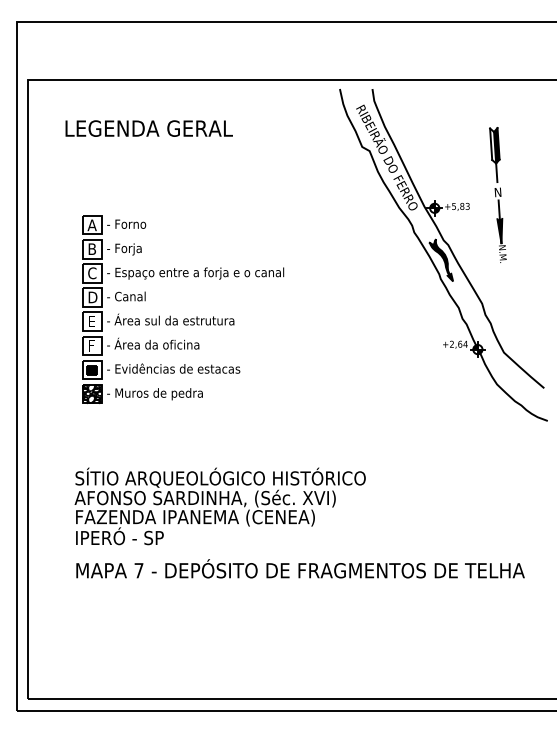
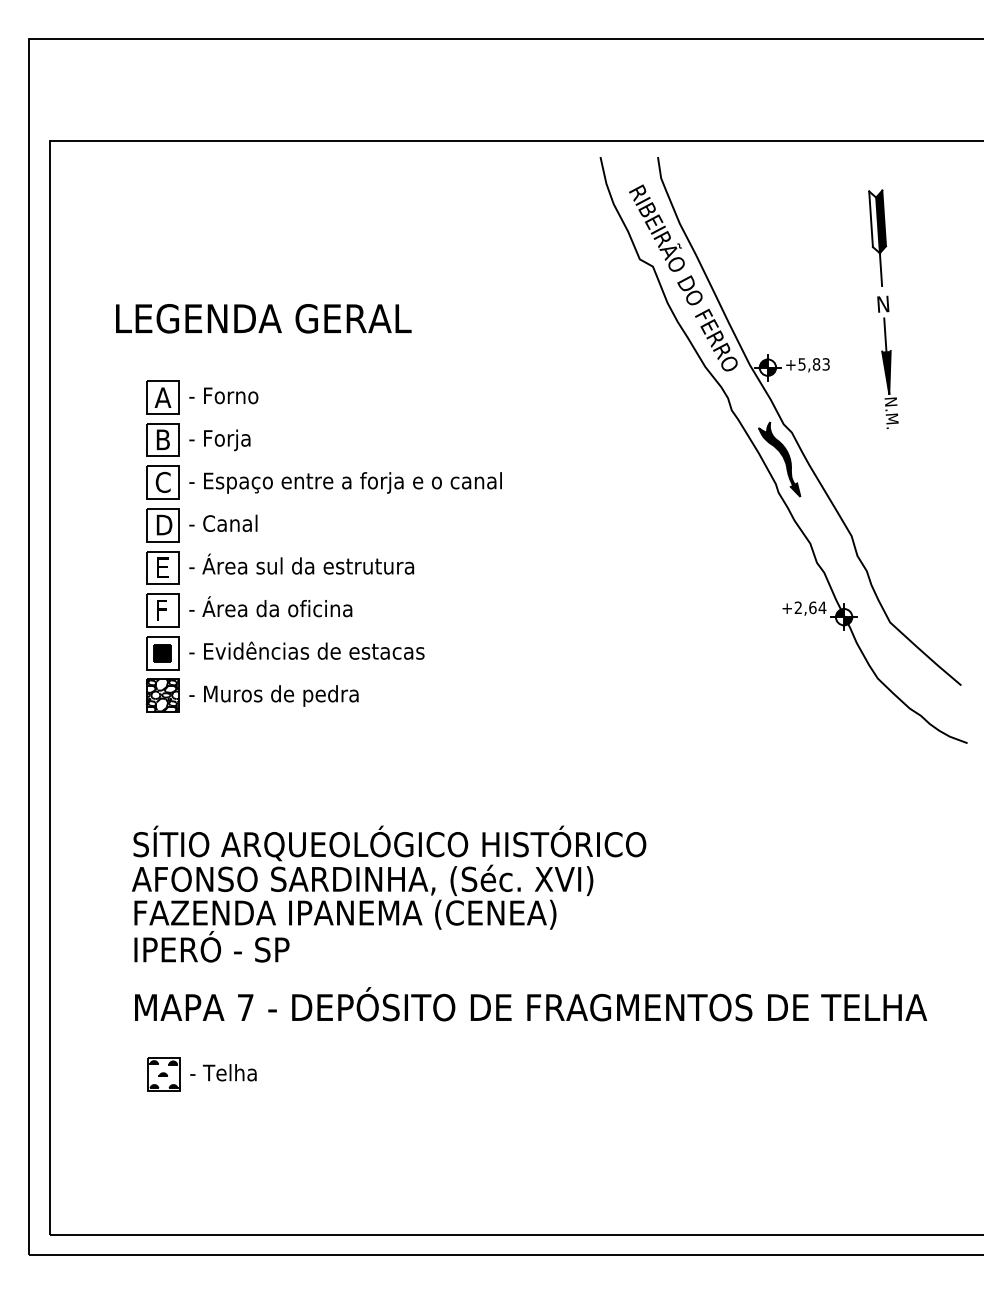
text: (148, 128) -> (262, 318), moved
part: (497, 194) -> (882, 307), moved
part: (113, 608) -> (200, 1074), added

